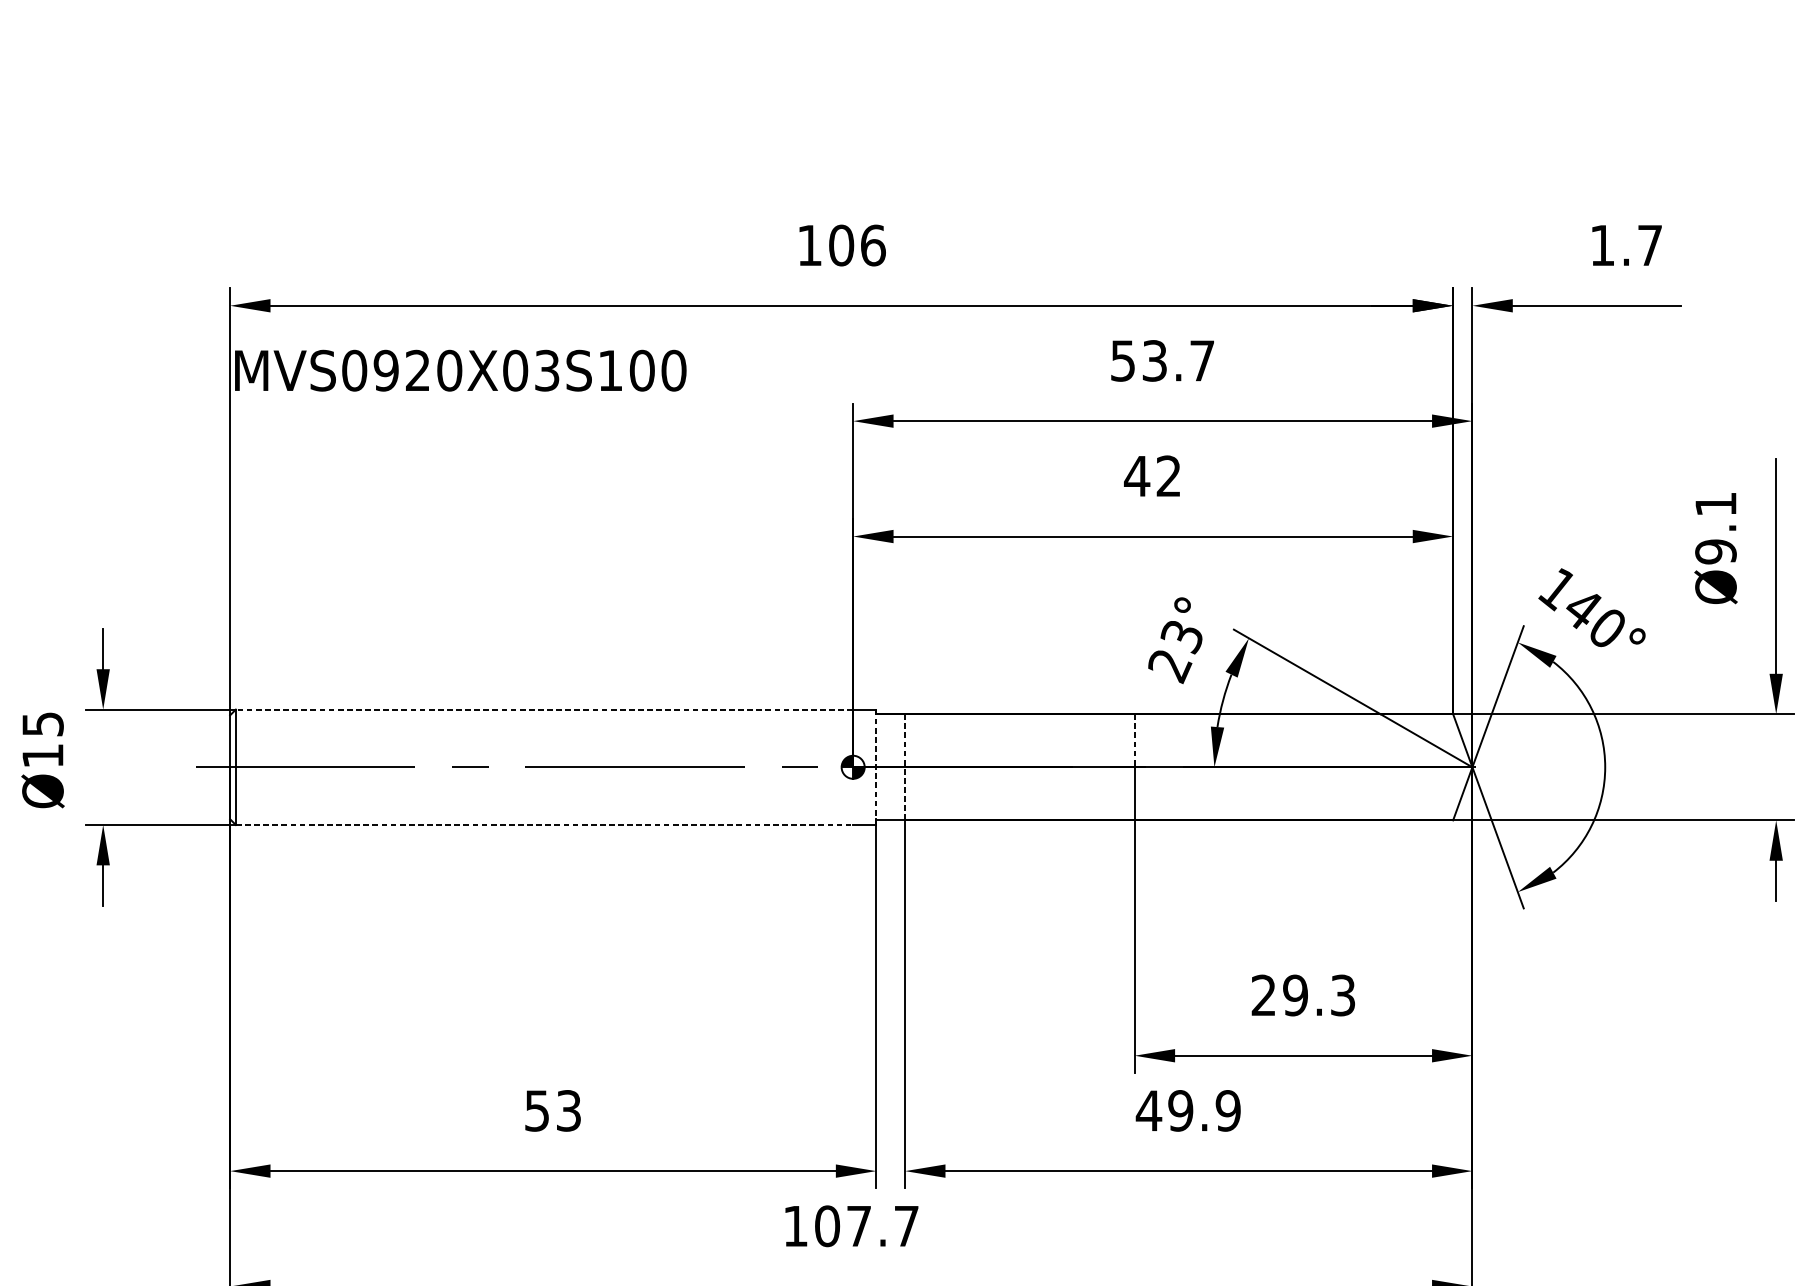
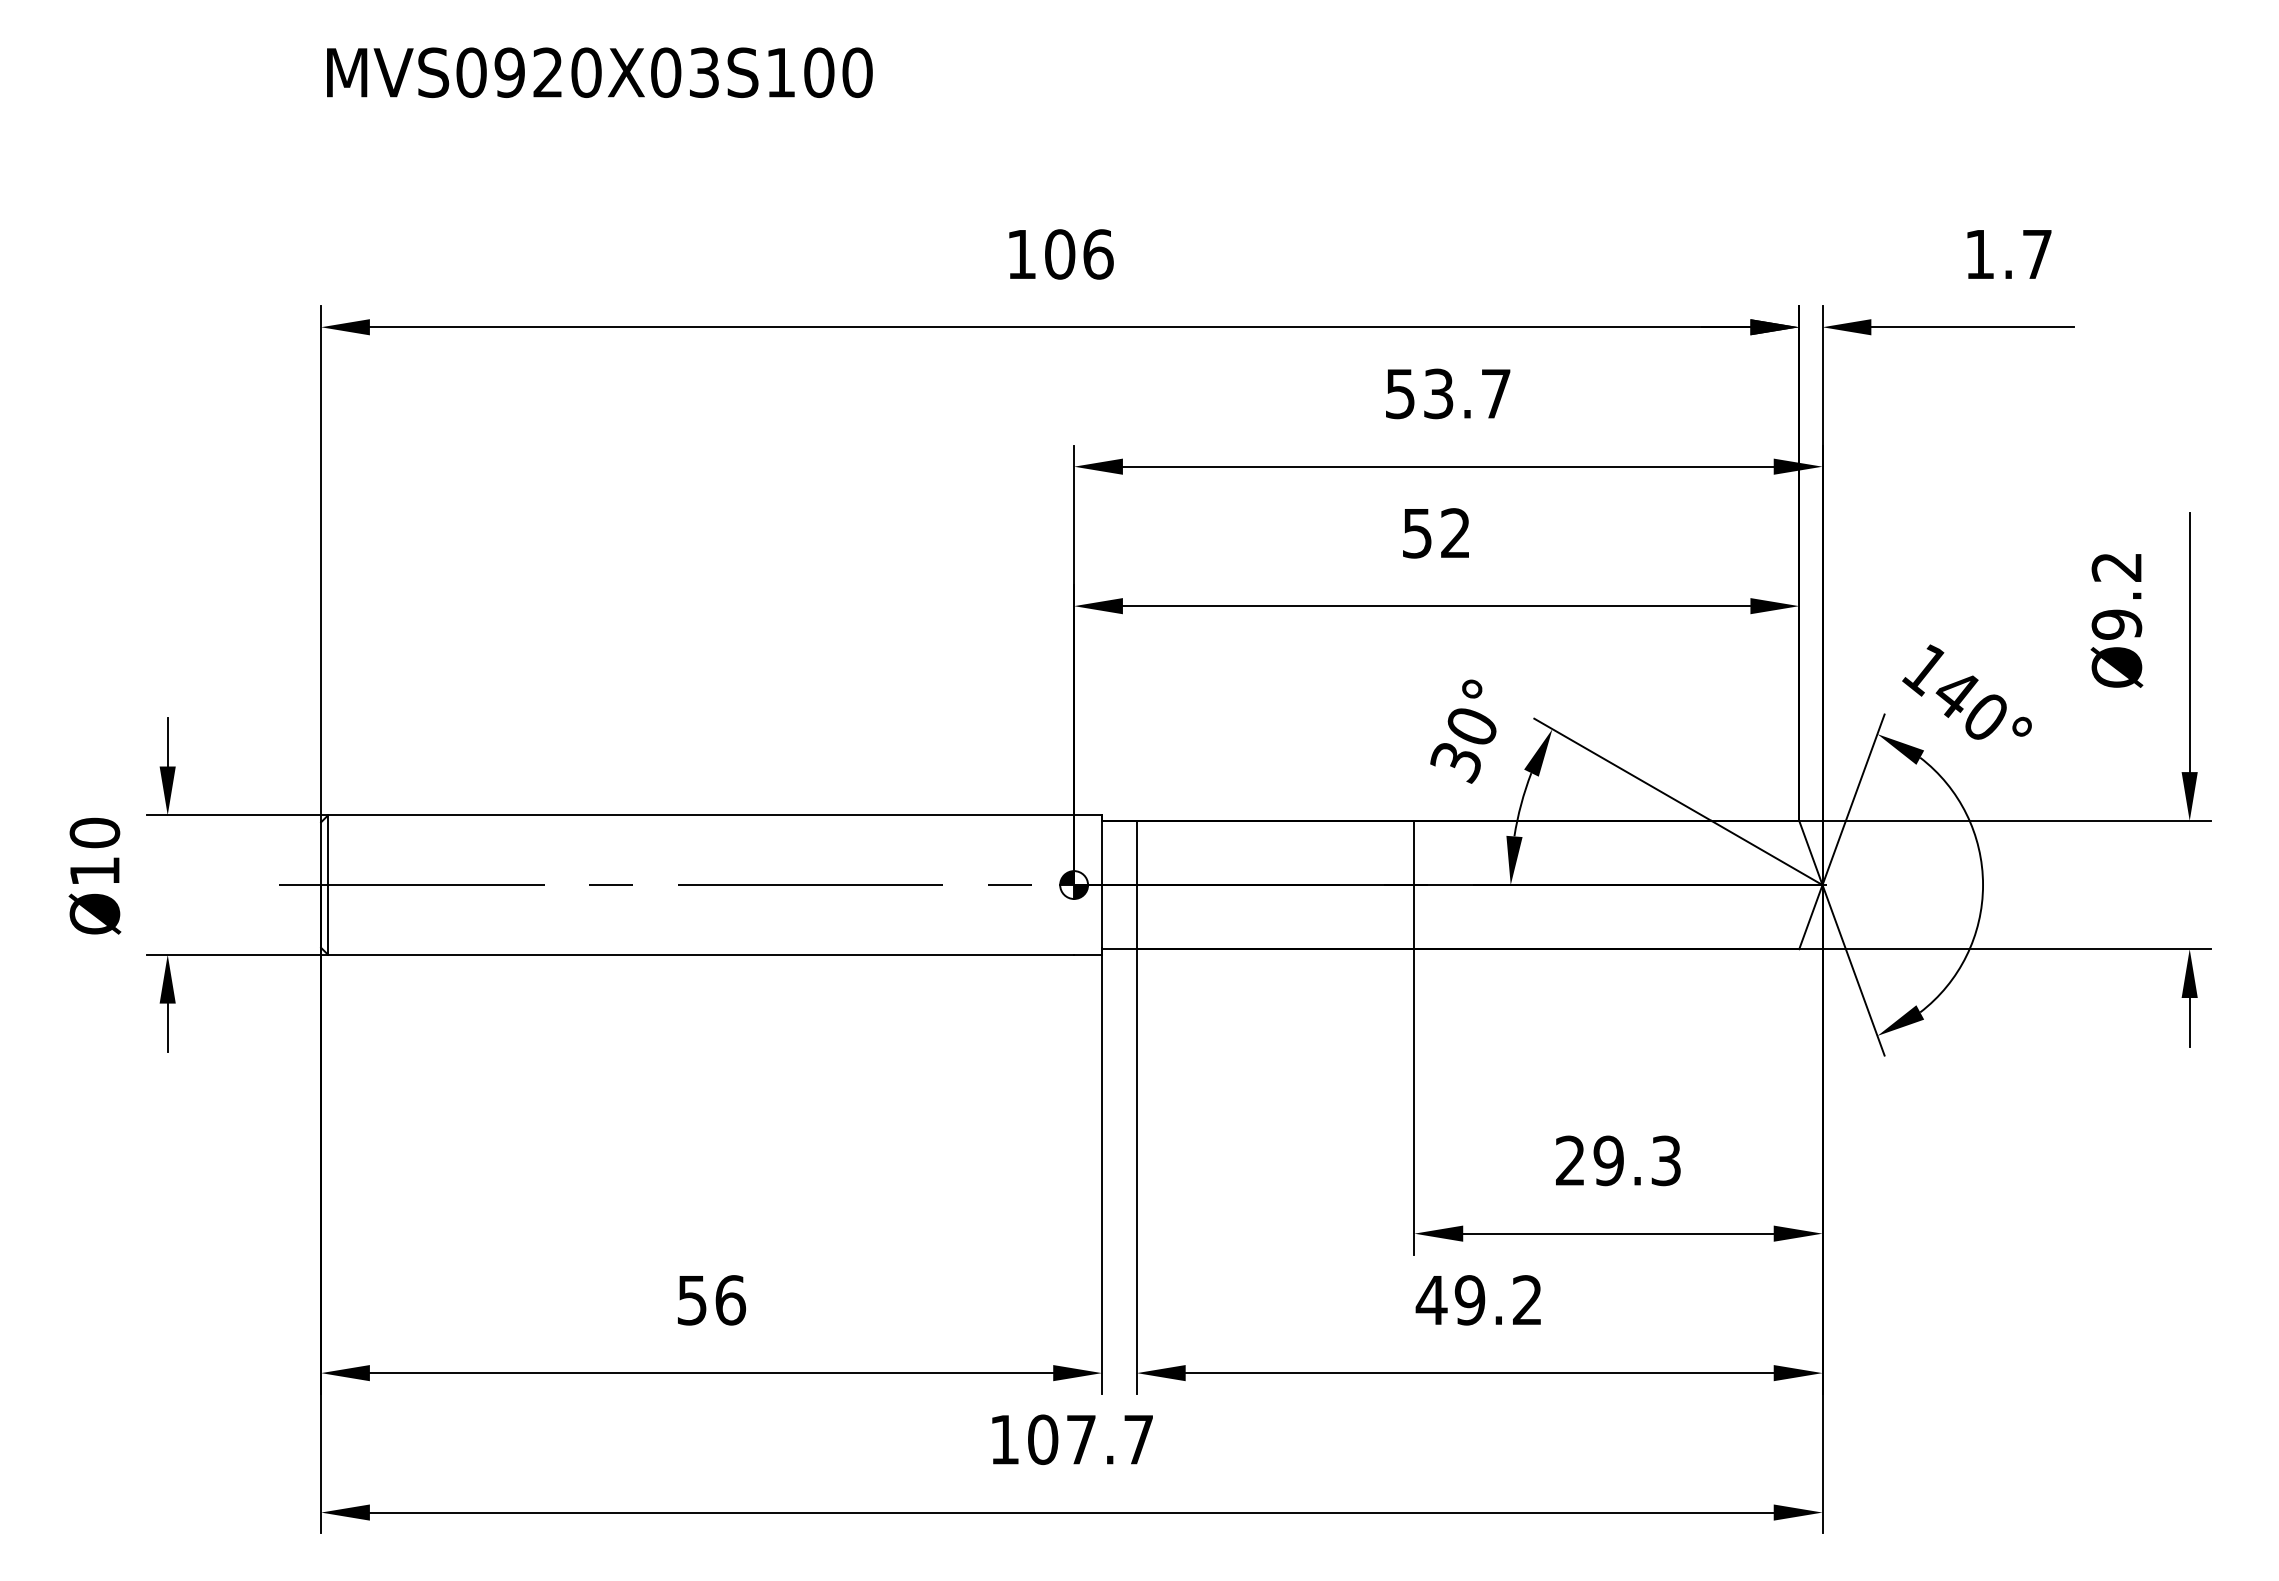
text: (460, 370) -> (599, 72), moved
text: (1137, 476) -> (1417, 533), 42 -> 52
text: (1715, 504) -> (2116, 567), Ø9.1 -> Ø9.2
text: (1175, 652) -> (1463, 746), 23° -> 30°
line: (544, 709) -> (700, 815), dashed -> solid
text: (42, 723) -> (94, 832), Ø15 -> Ø10
line: (1134, 741) -> (1414, 853), dashed -> solid
line: (876, 767) -> (1102, 885), dashed -> solid
line: (904, 767) -> (1136, 885), dashed -> solid
line: (544, 824) -> (701, 954), dashed -> solid
text: (568, 1111) -> (730, 1300), 53 -> 56
text: (1228, 1111) -> (1527, 1300), 49.9 -> 49.2

